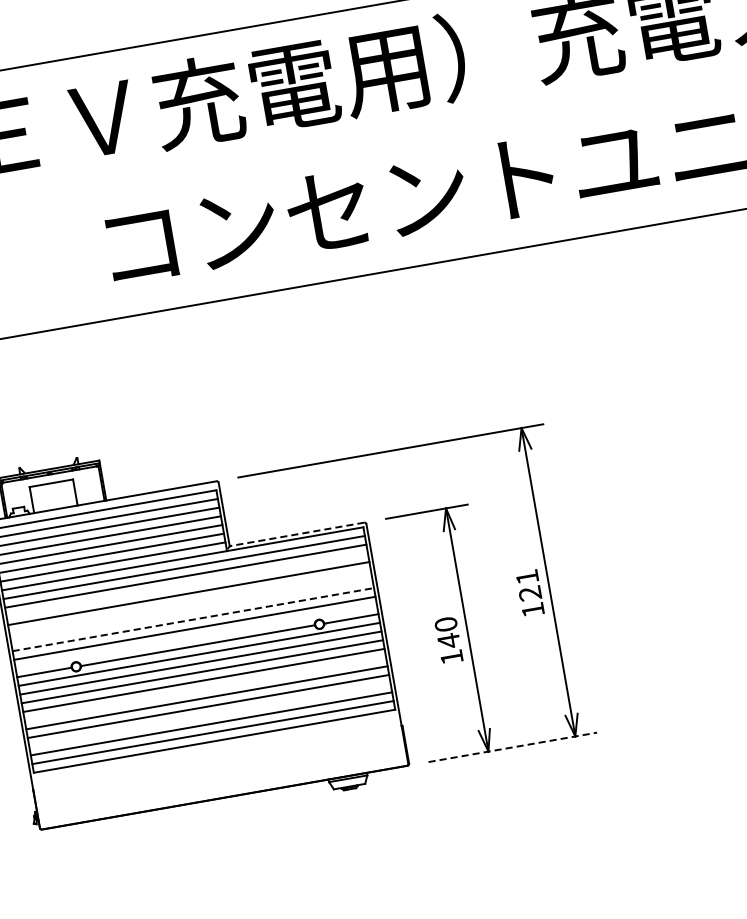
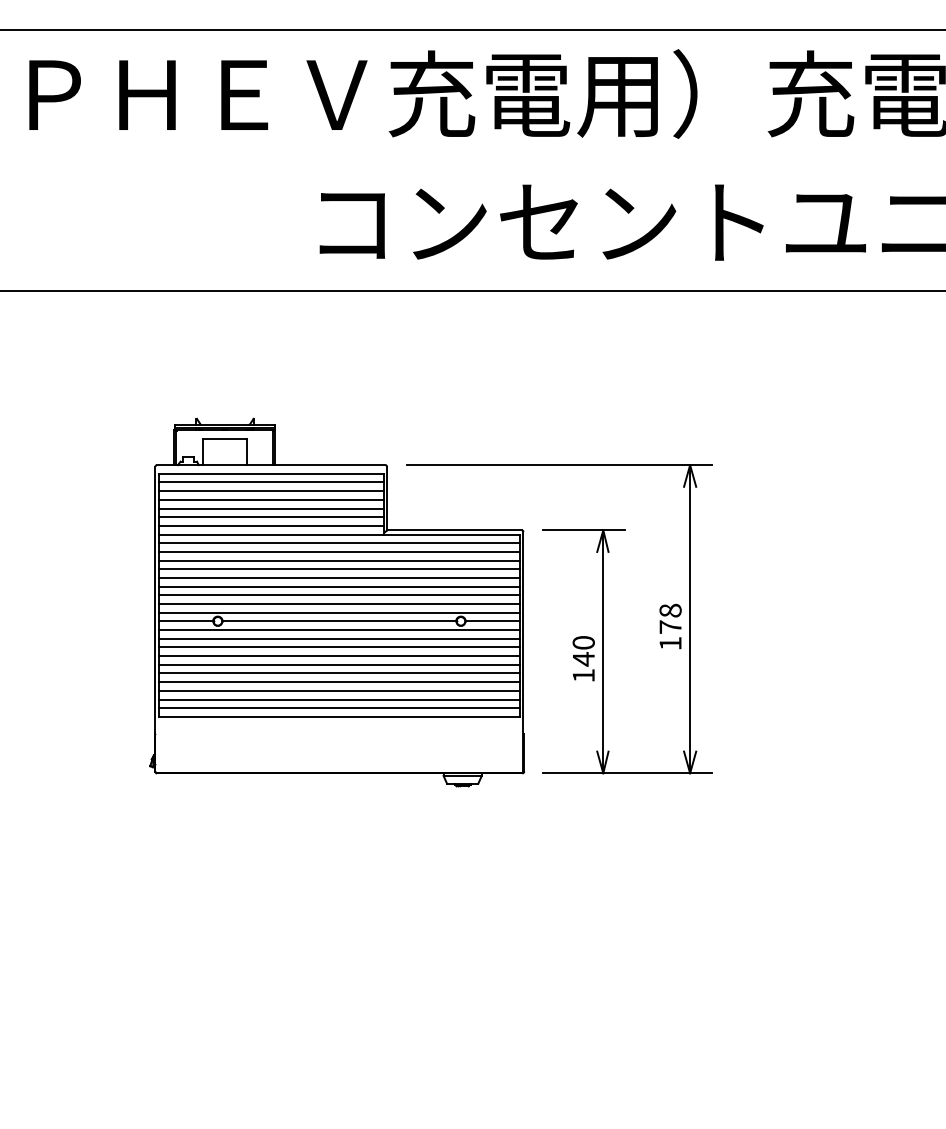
line: (296, 534) -> (453, 530), dashed -> solid
line: (186, 584) -> (338, 560), added
text: (528, 584) -> (670, 618), 121 -> 178
line: (189, 601) -> (338, 577), added
line: (190, 610) -> (338, 586), added
line: (193, 619) -> (339, 595), dashed -> solid
line: (195, 636) -> (338, 612), added
line: (204, 688) -> (338, 664), added
line: (209, 715) -> (338, 690), added
line: (513, 747) -> (628, 773), dashed -> solid

